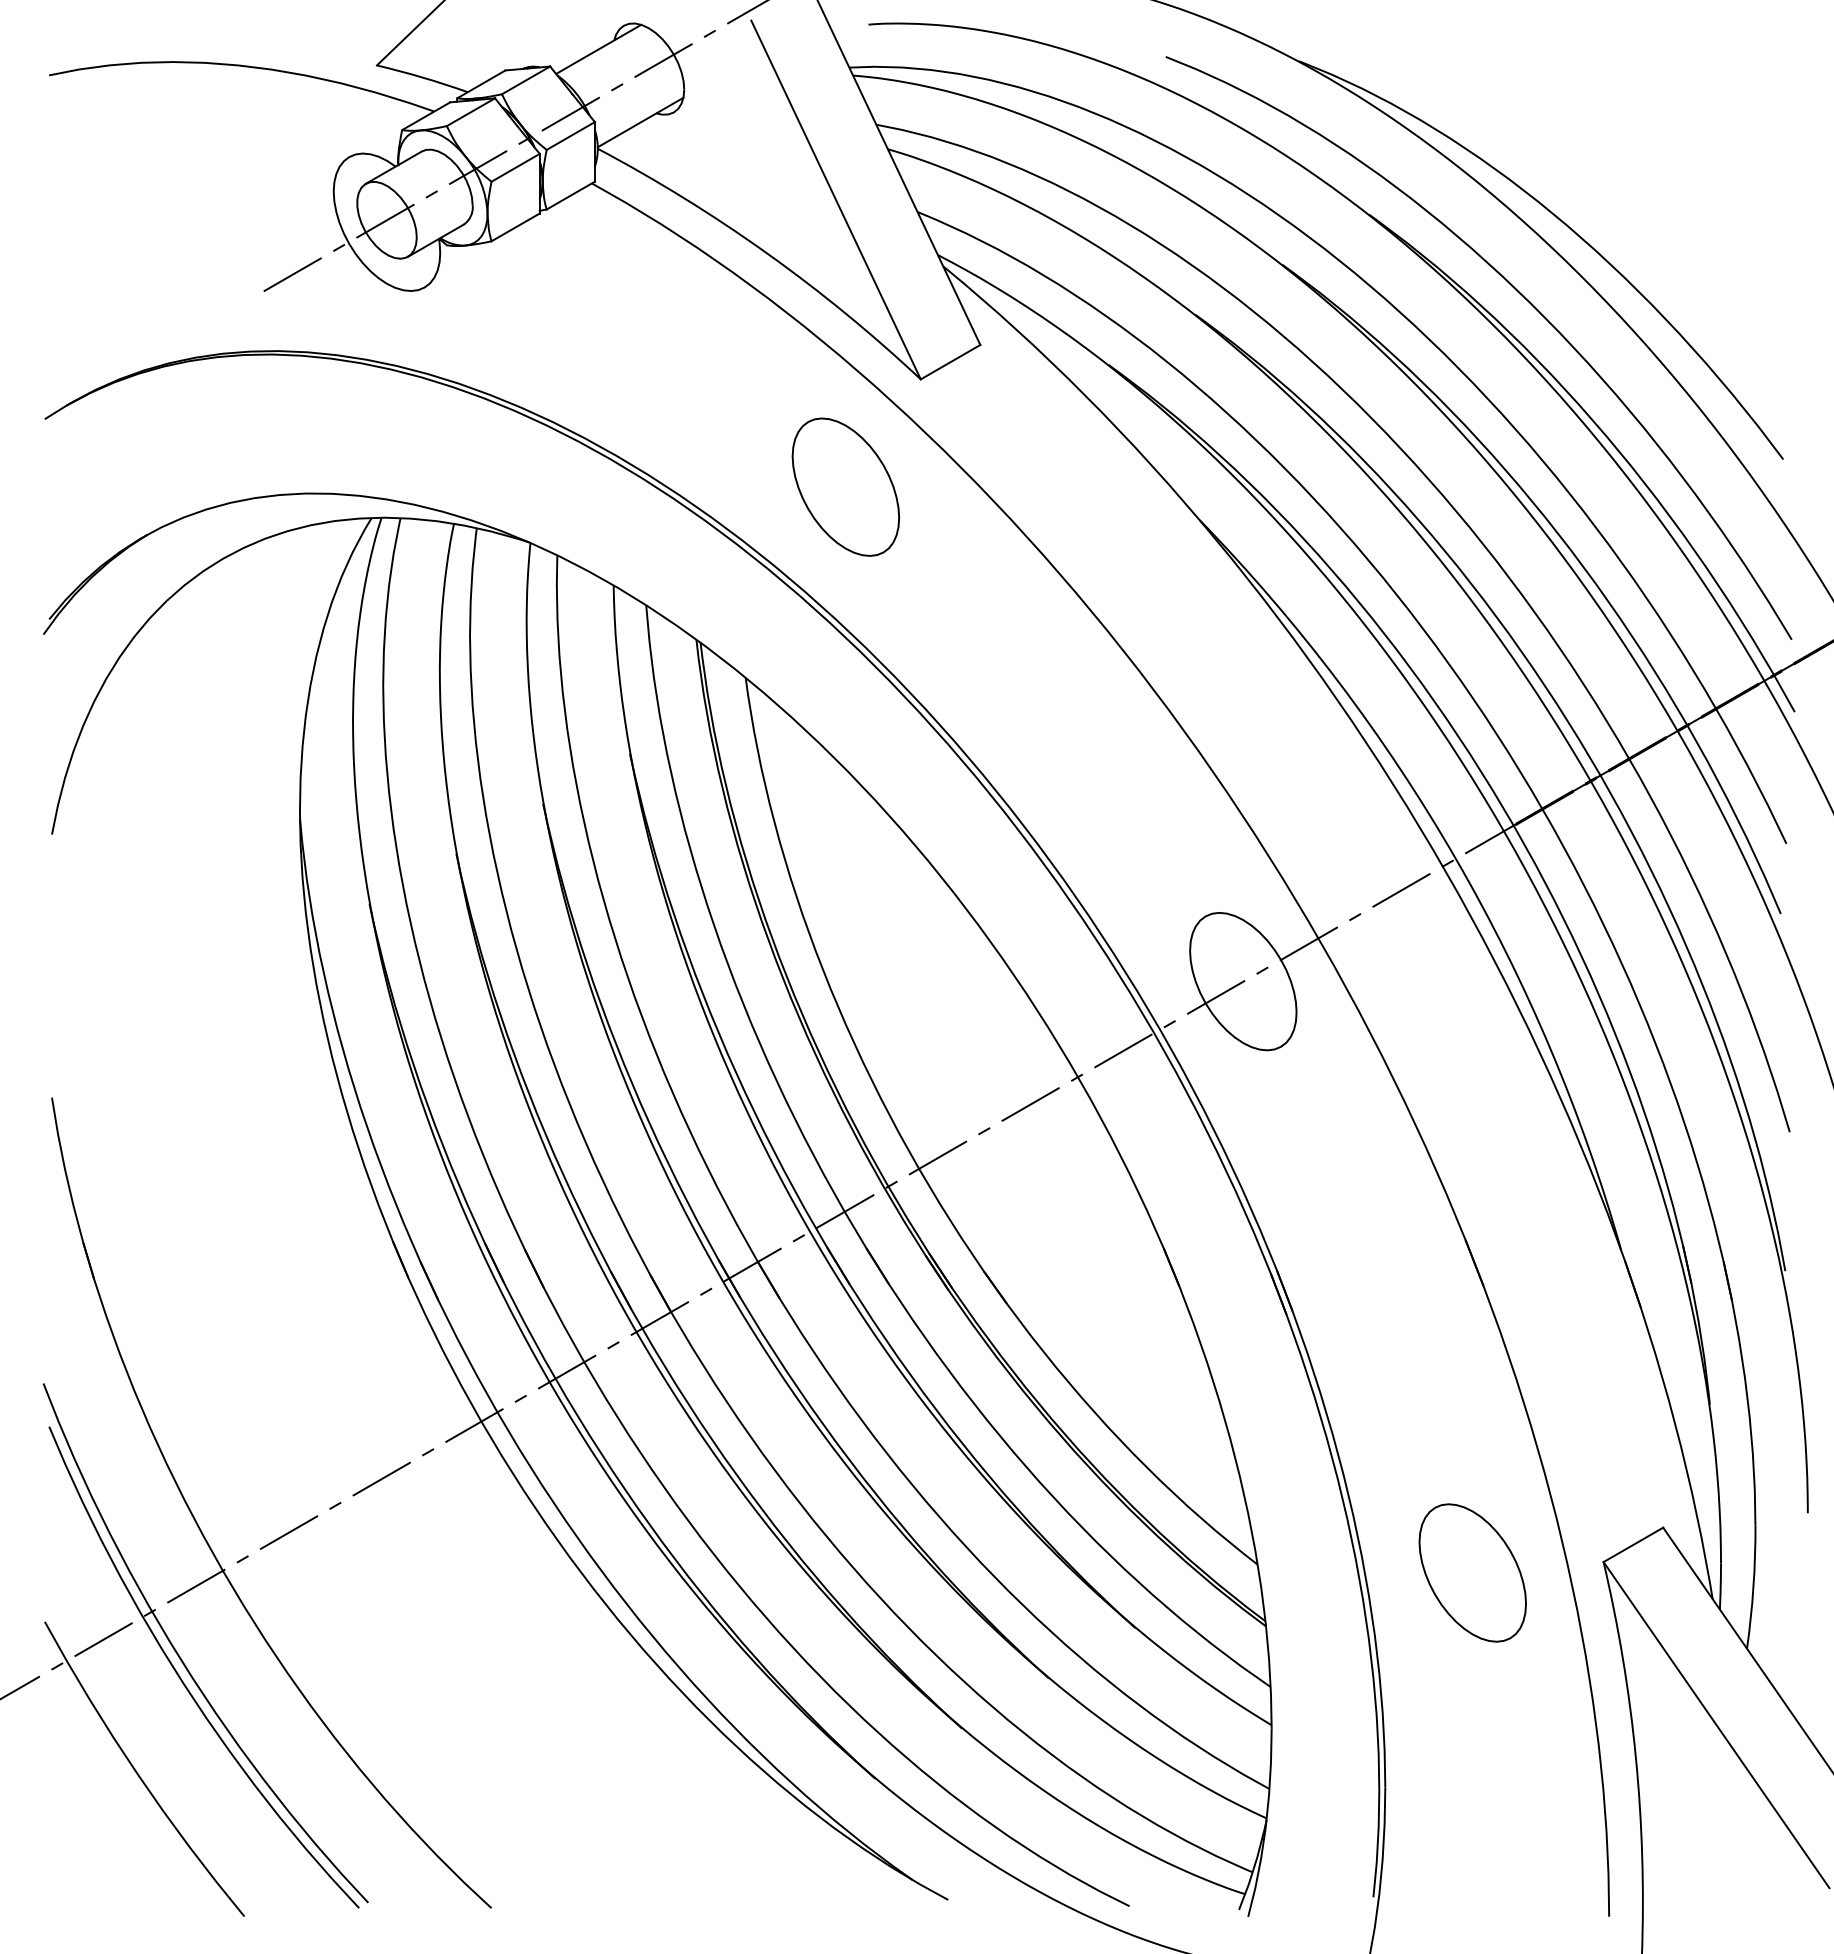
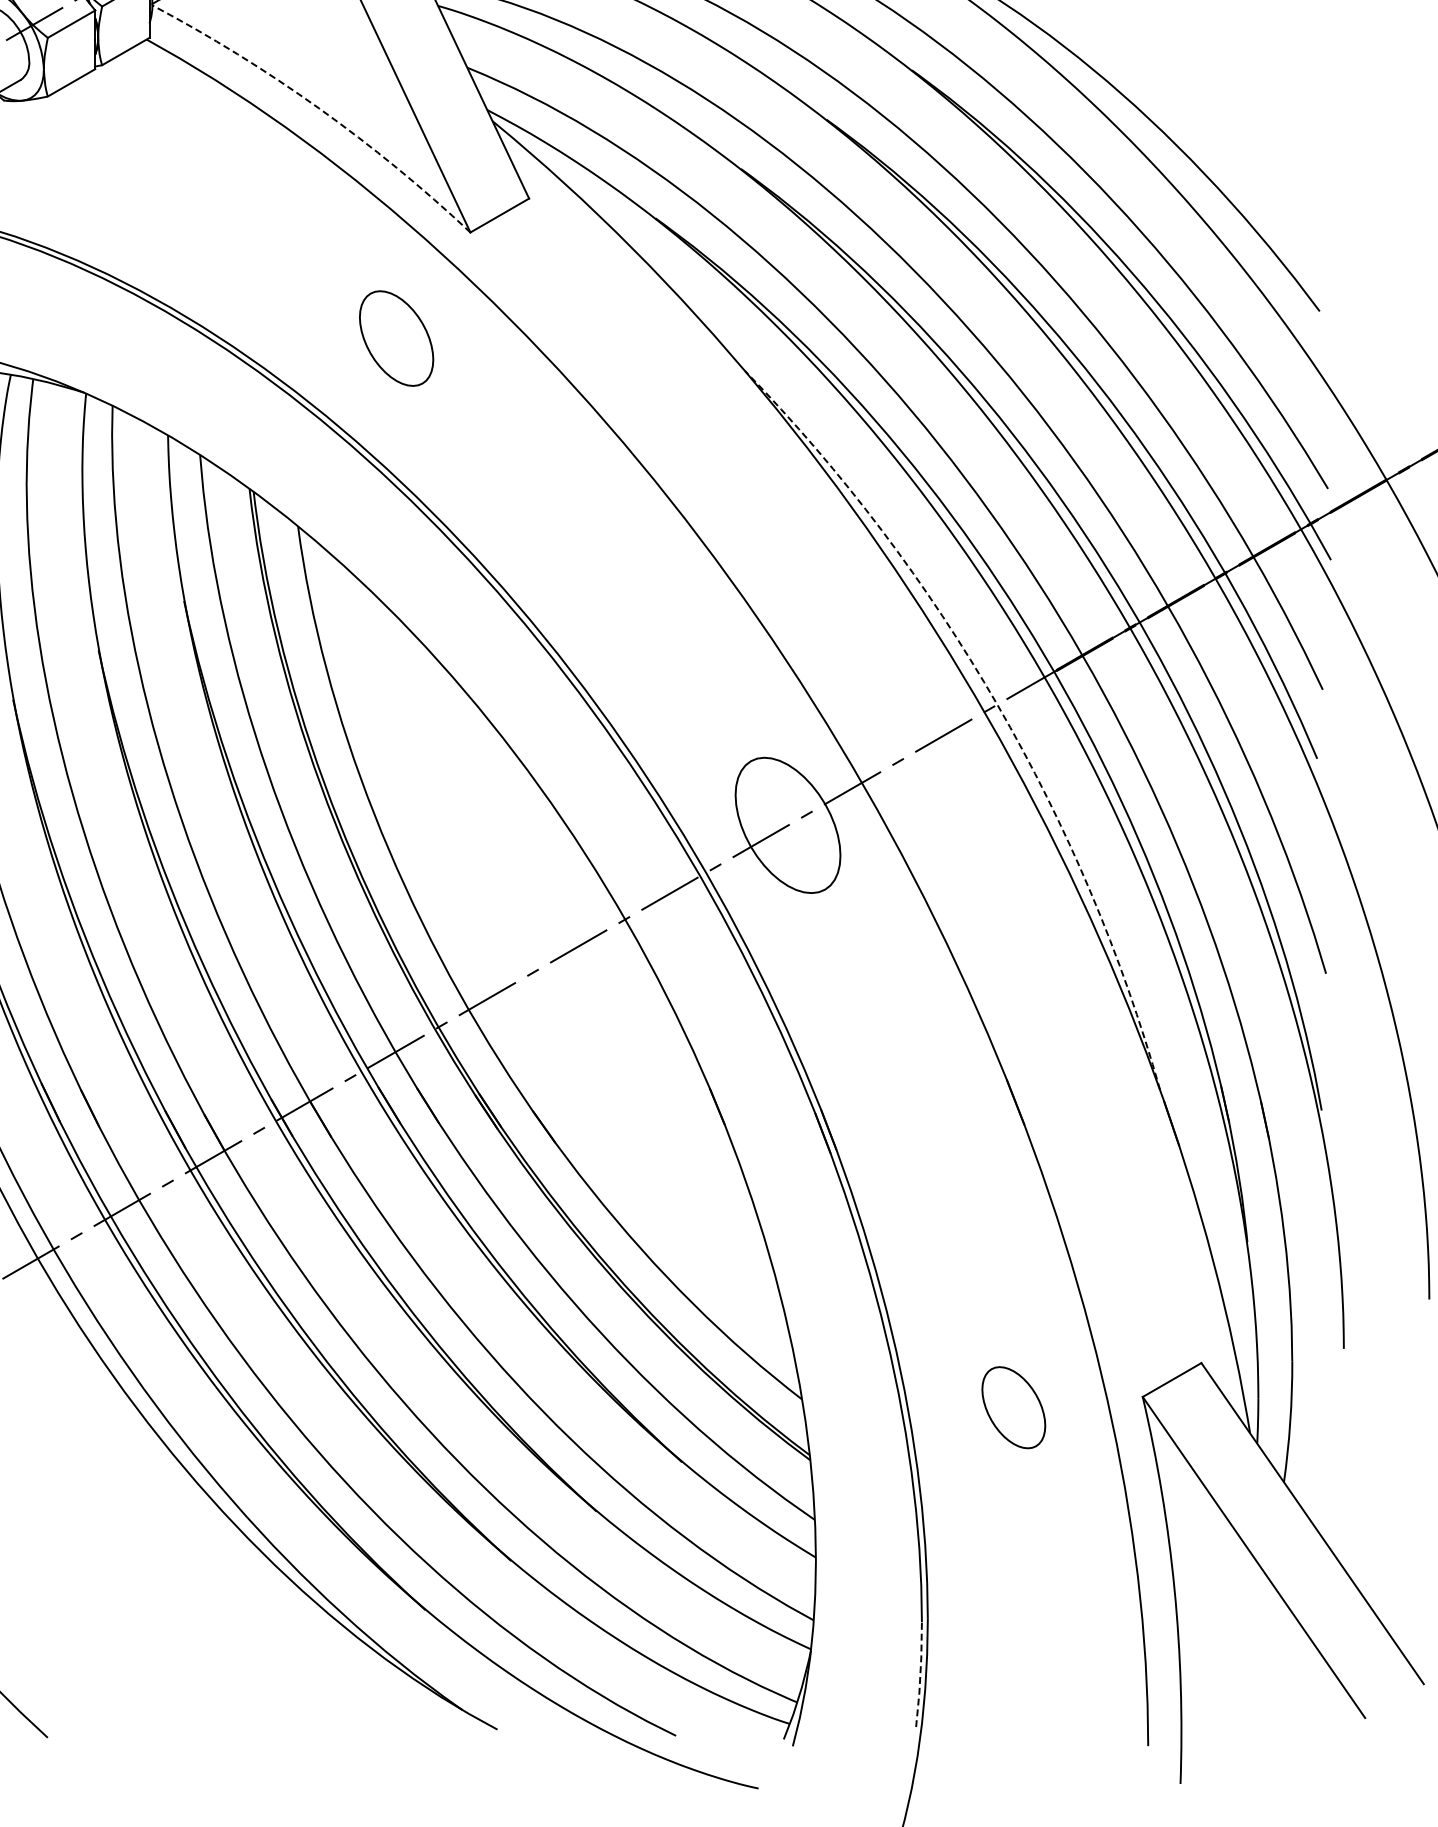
arc: (767, 253) -> (319, 108), solid -> dashed
part: (845, 486) -> (396, 337), size x0.7
arc: (1455, 858) -> (996, 704), solid -> dashed
part: (1472, 1572) -> (1013, 1407), size x0.6
line: (1377, 1843) -> (920, 1674), solid -> dashed

